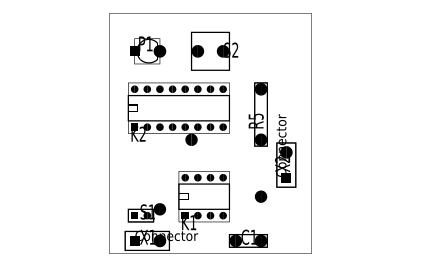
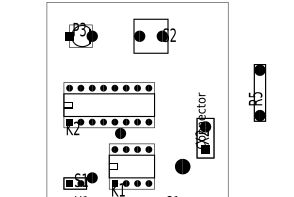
text: (149, 43) -> (82, 29), P1 -> P3
text: (214, 50) -> (154, 35), moved
text: (178, 113) -> (108, 109), moved
text: (257, 114) -> (256, 92), moved
part: (261, 196) -> (183, 166), size x1.4

